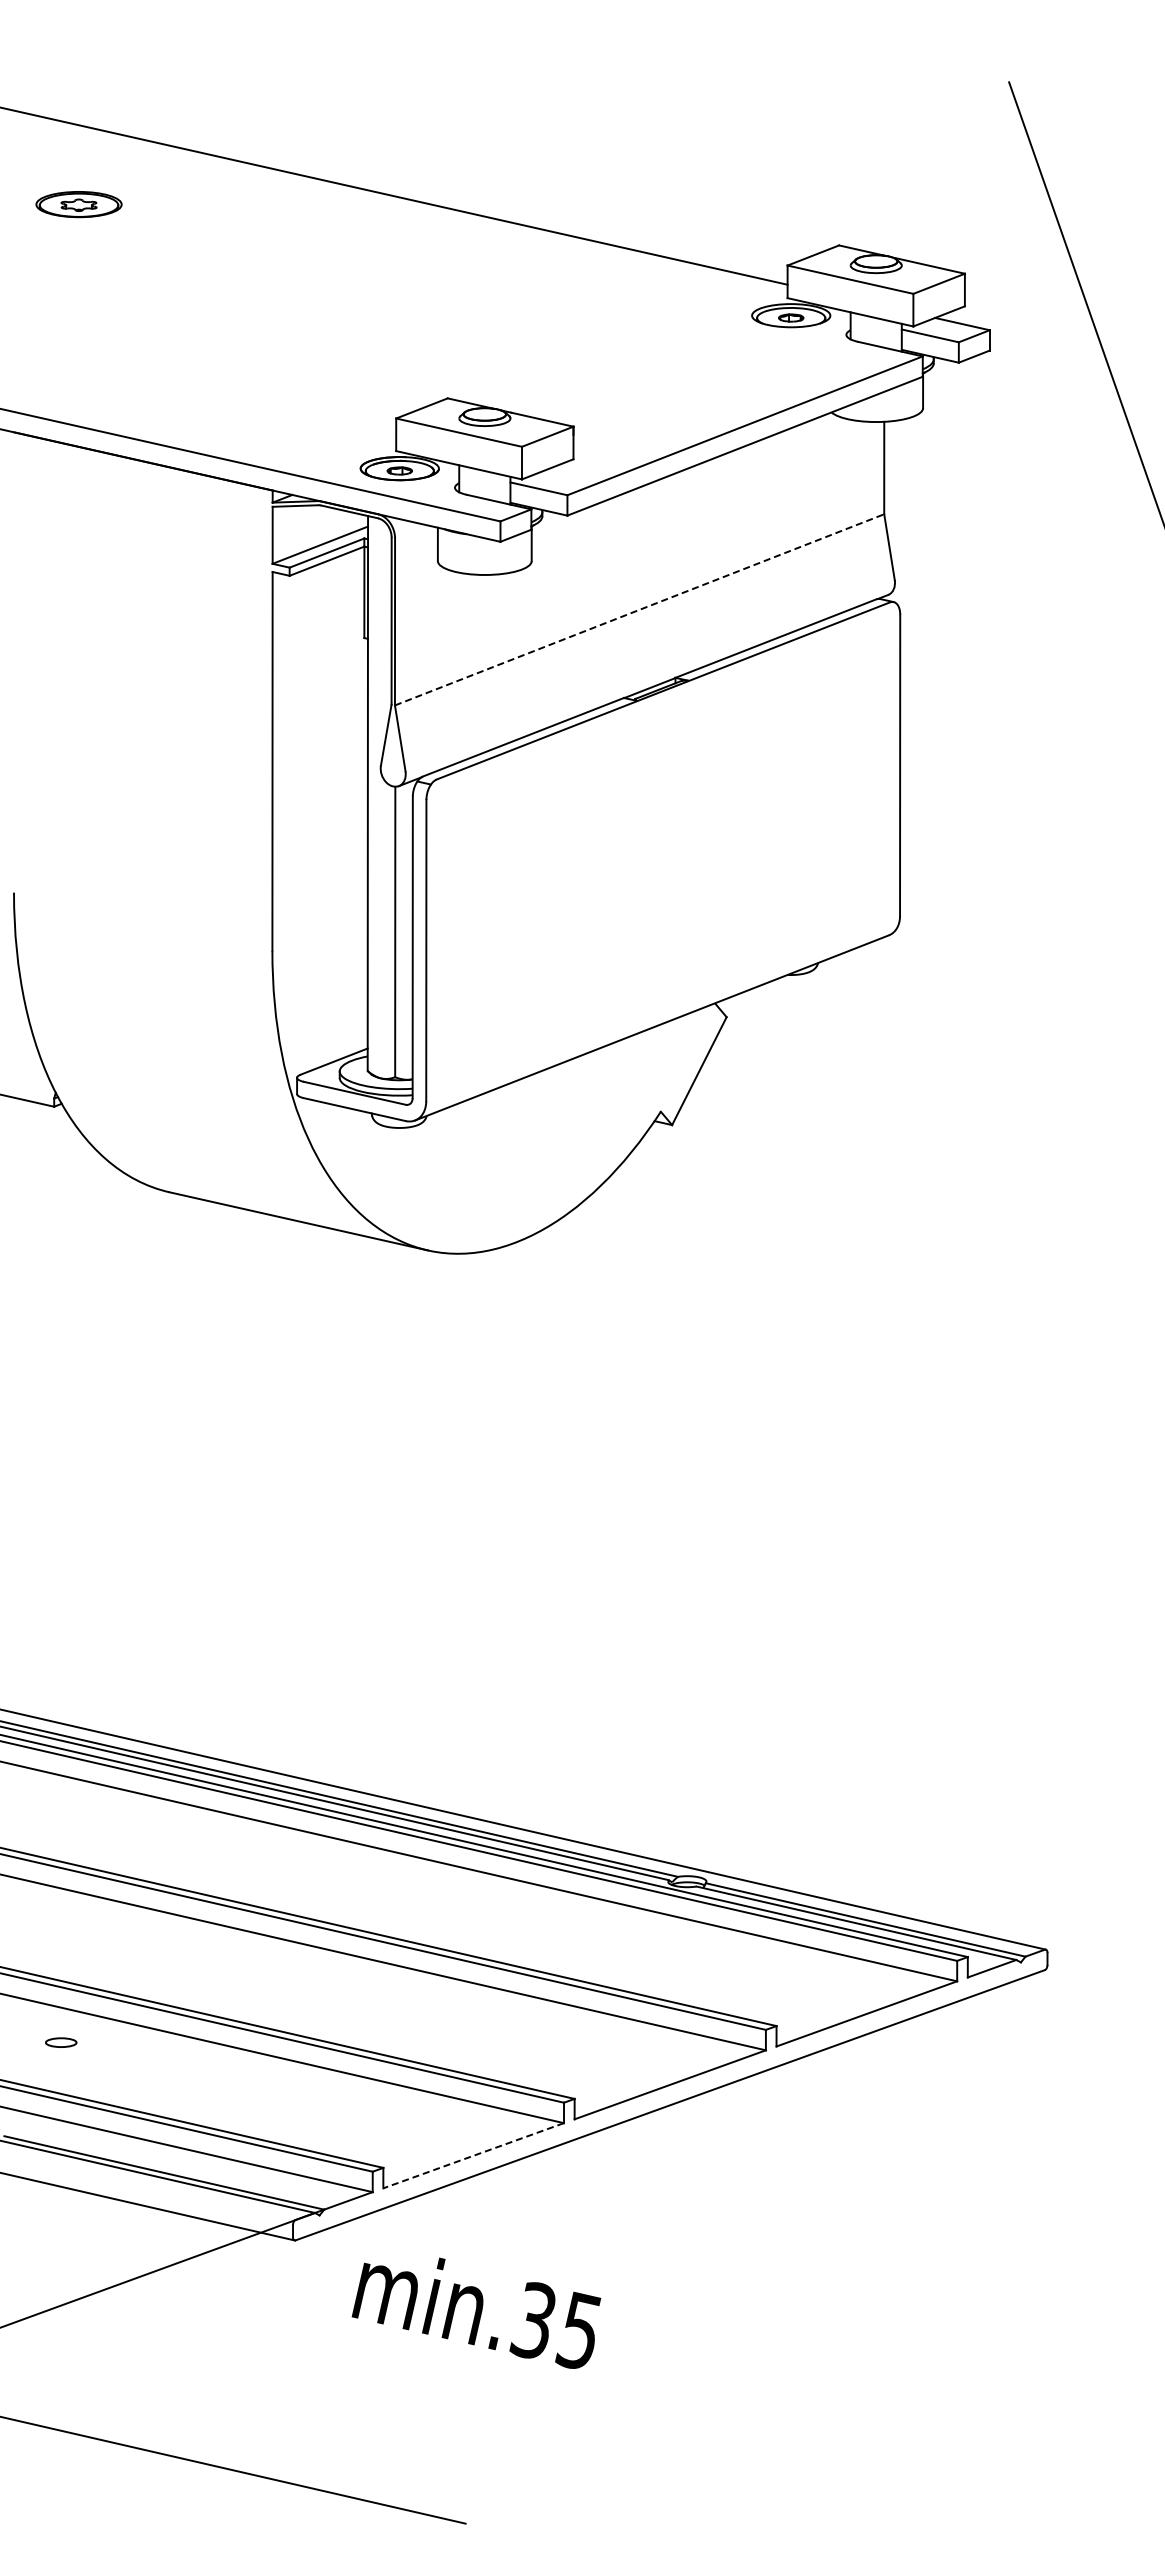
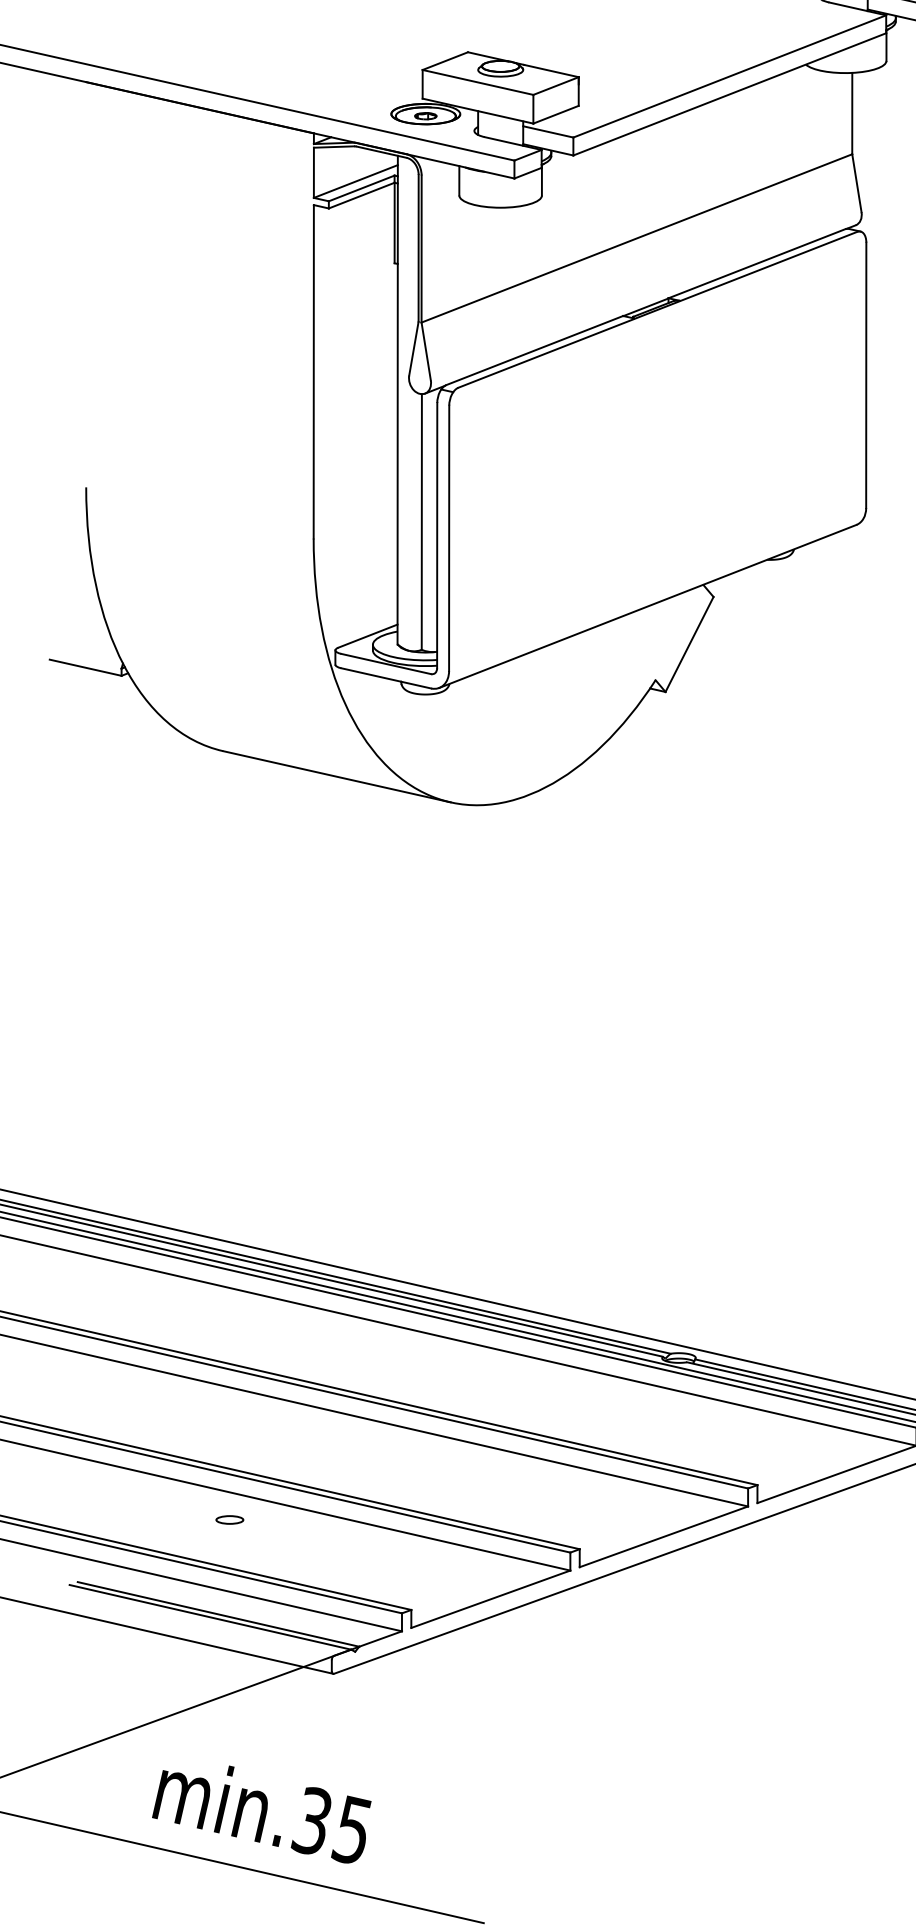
line: (639, 609) -> (636, 238), dashed -> solid
part: (61, 2042) -> (230, 1519), moved
line: (473, 2155) -> (490, 1599), dashed -> solid
text: (476, 2312) -> (261, 1813), moved

